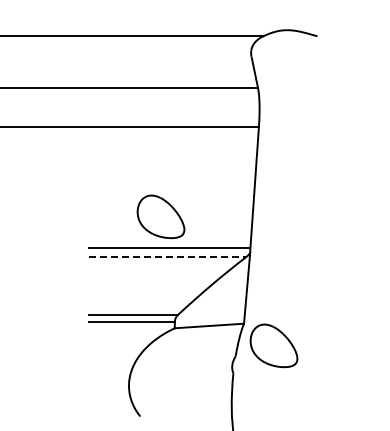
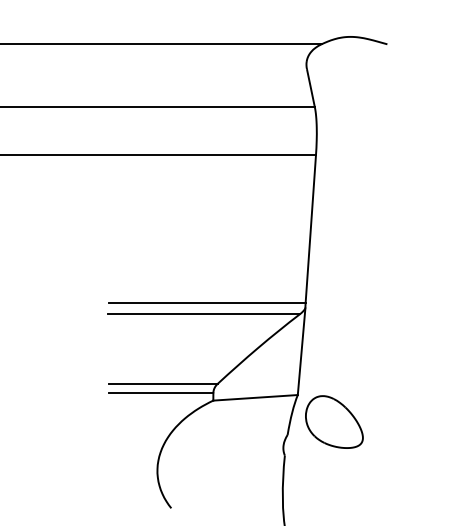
part: (160, 216) -> (195, 264), removed
line: (167, 257) -> (204, 314), dashed -> solid

